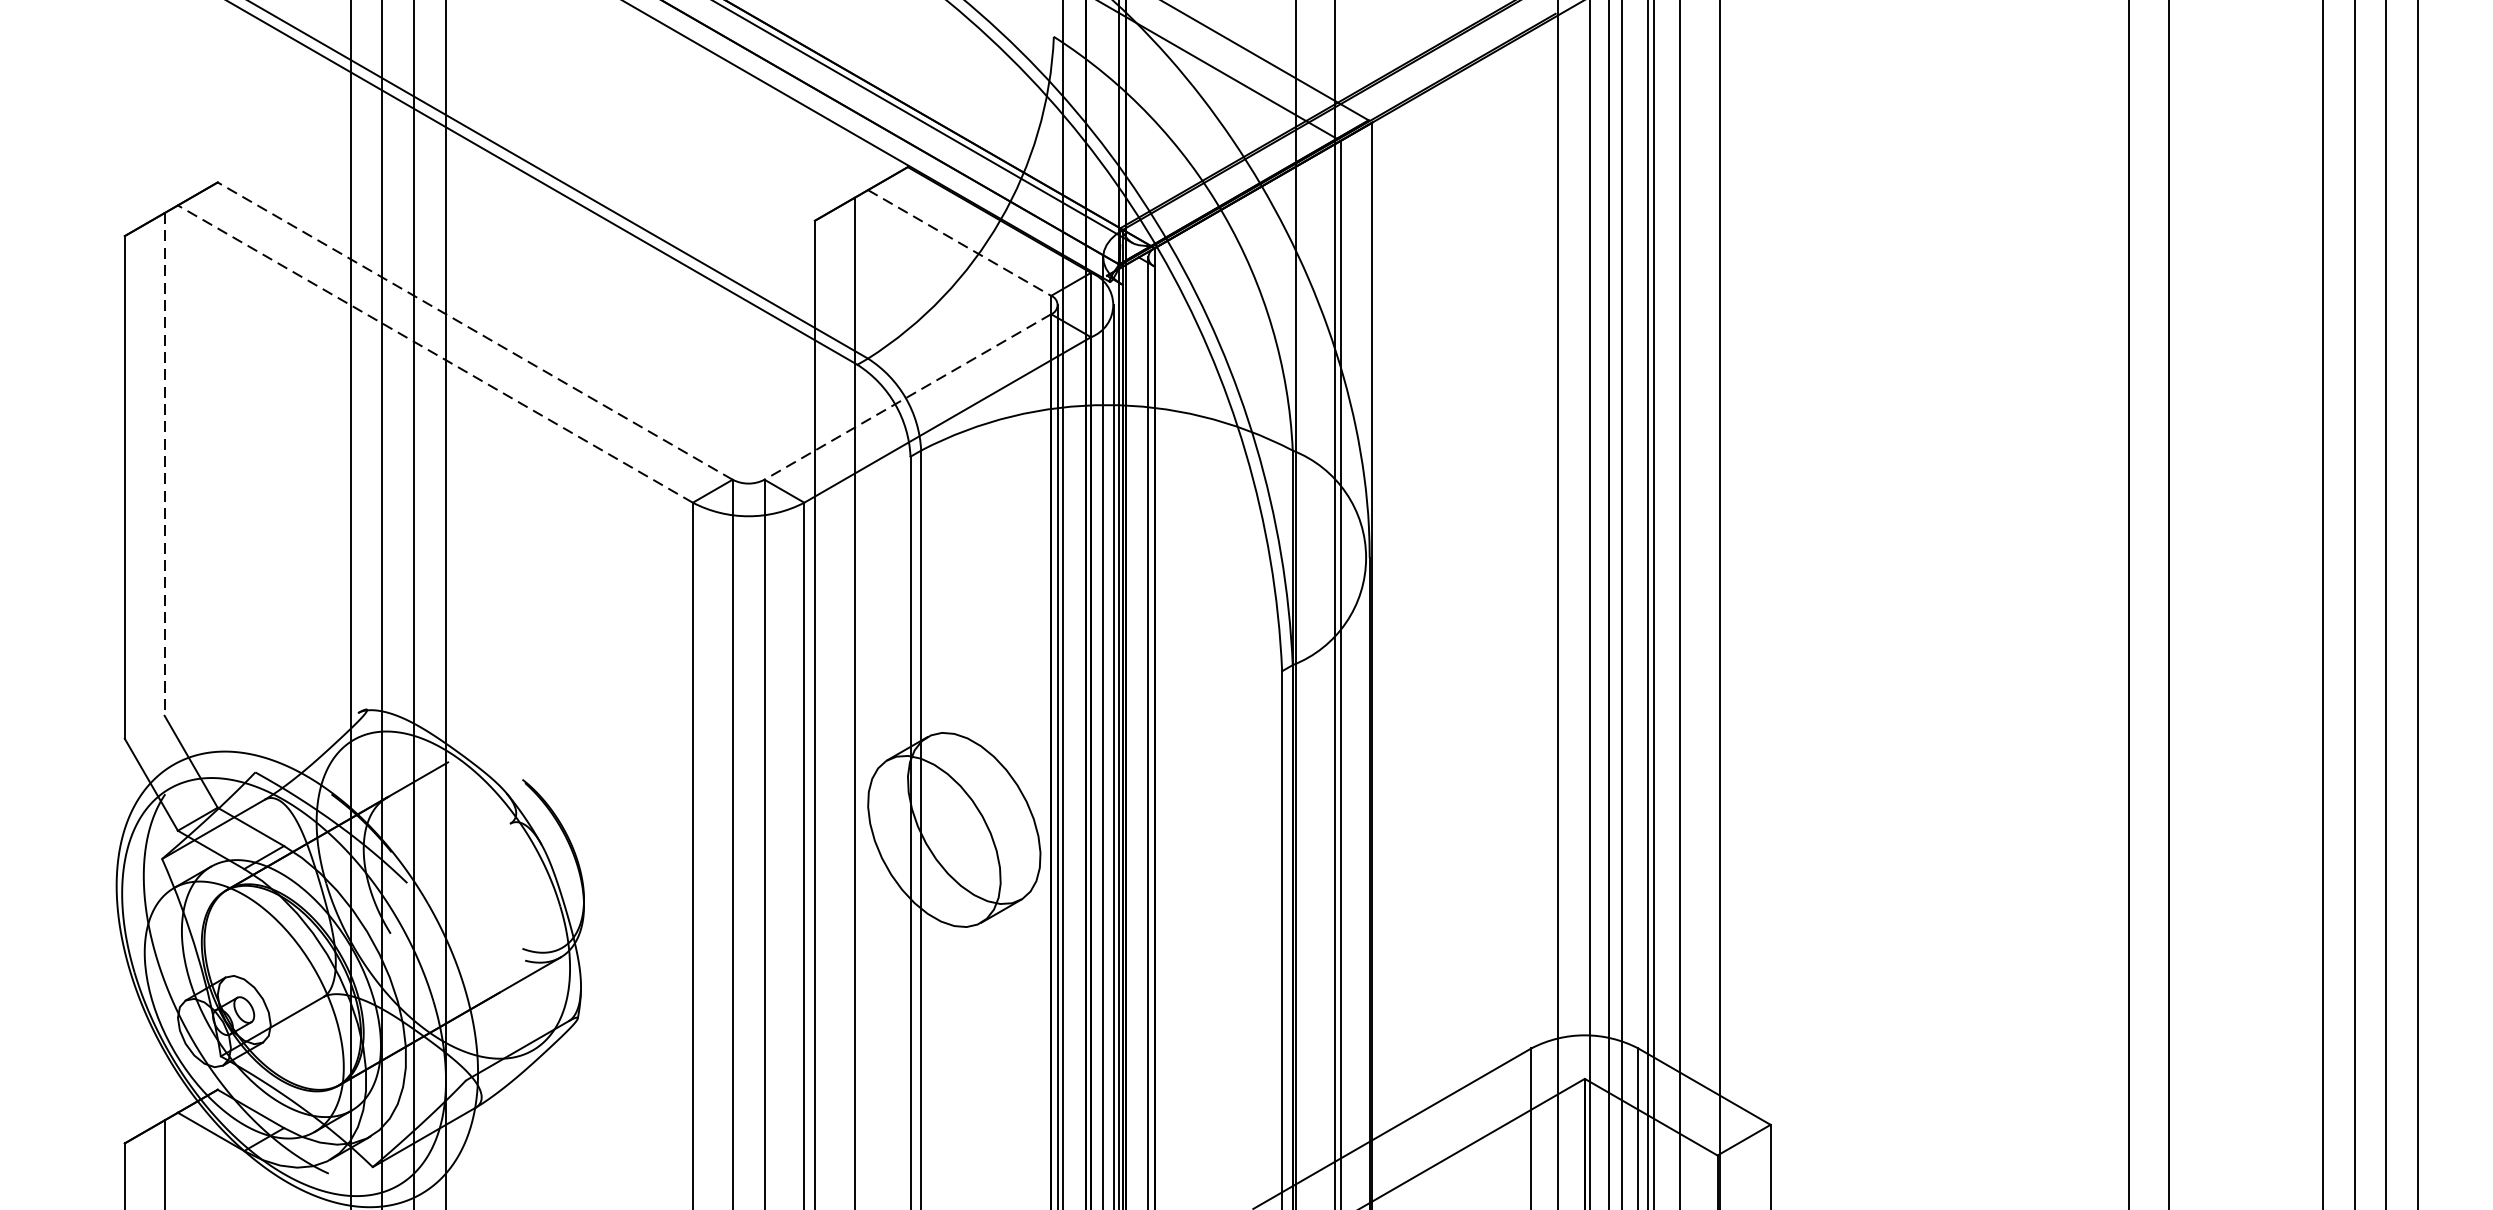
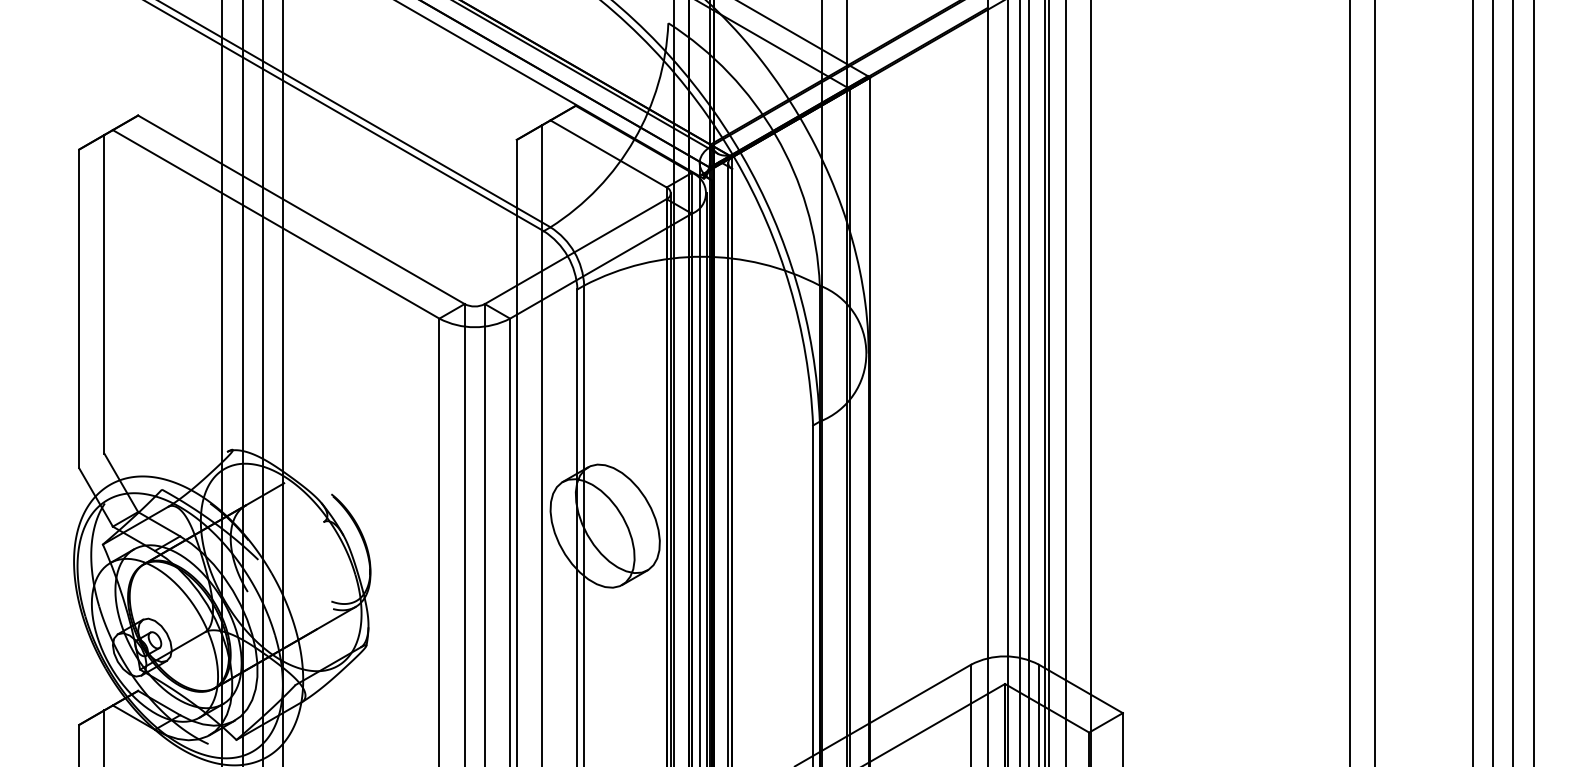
line: (961, 243) -> (609, 154), dashed -> solid
line: (475, 330) -> (301, 209), dashed -> solid
line: (435, 354) -> (276, 224), dashed -> solid
line: (907, 396) -> (575, 251), dashed -> solid
line: (164, 464) -> (104, 294), dashed -> solid

